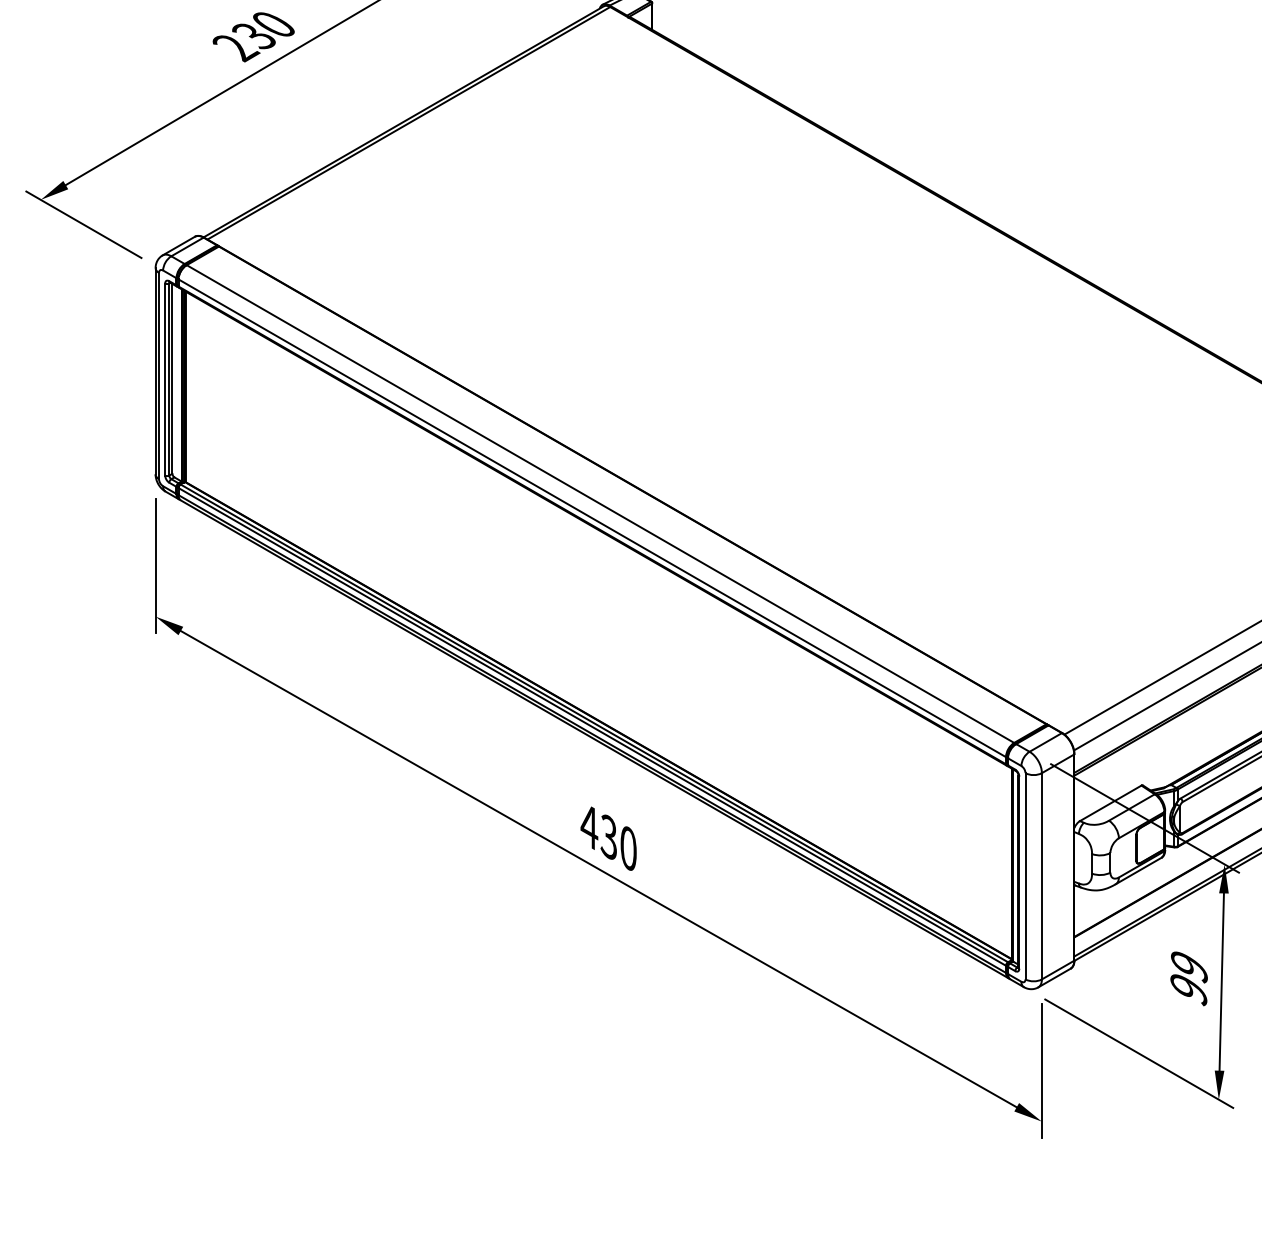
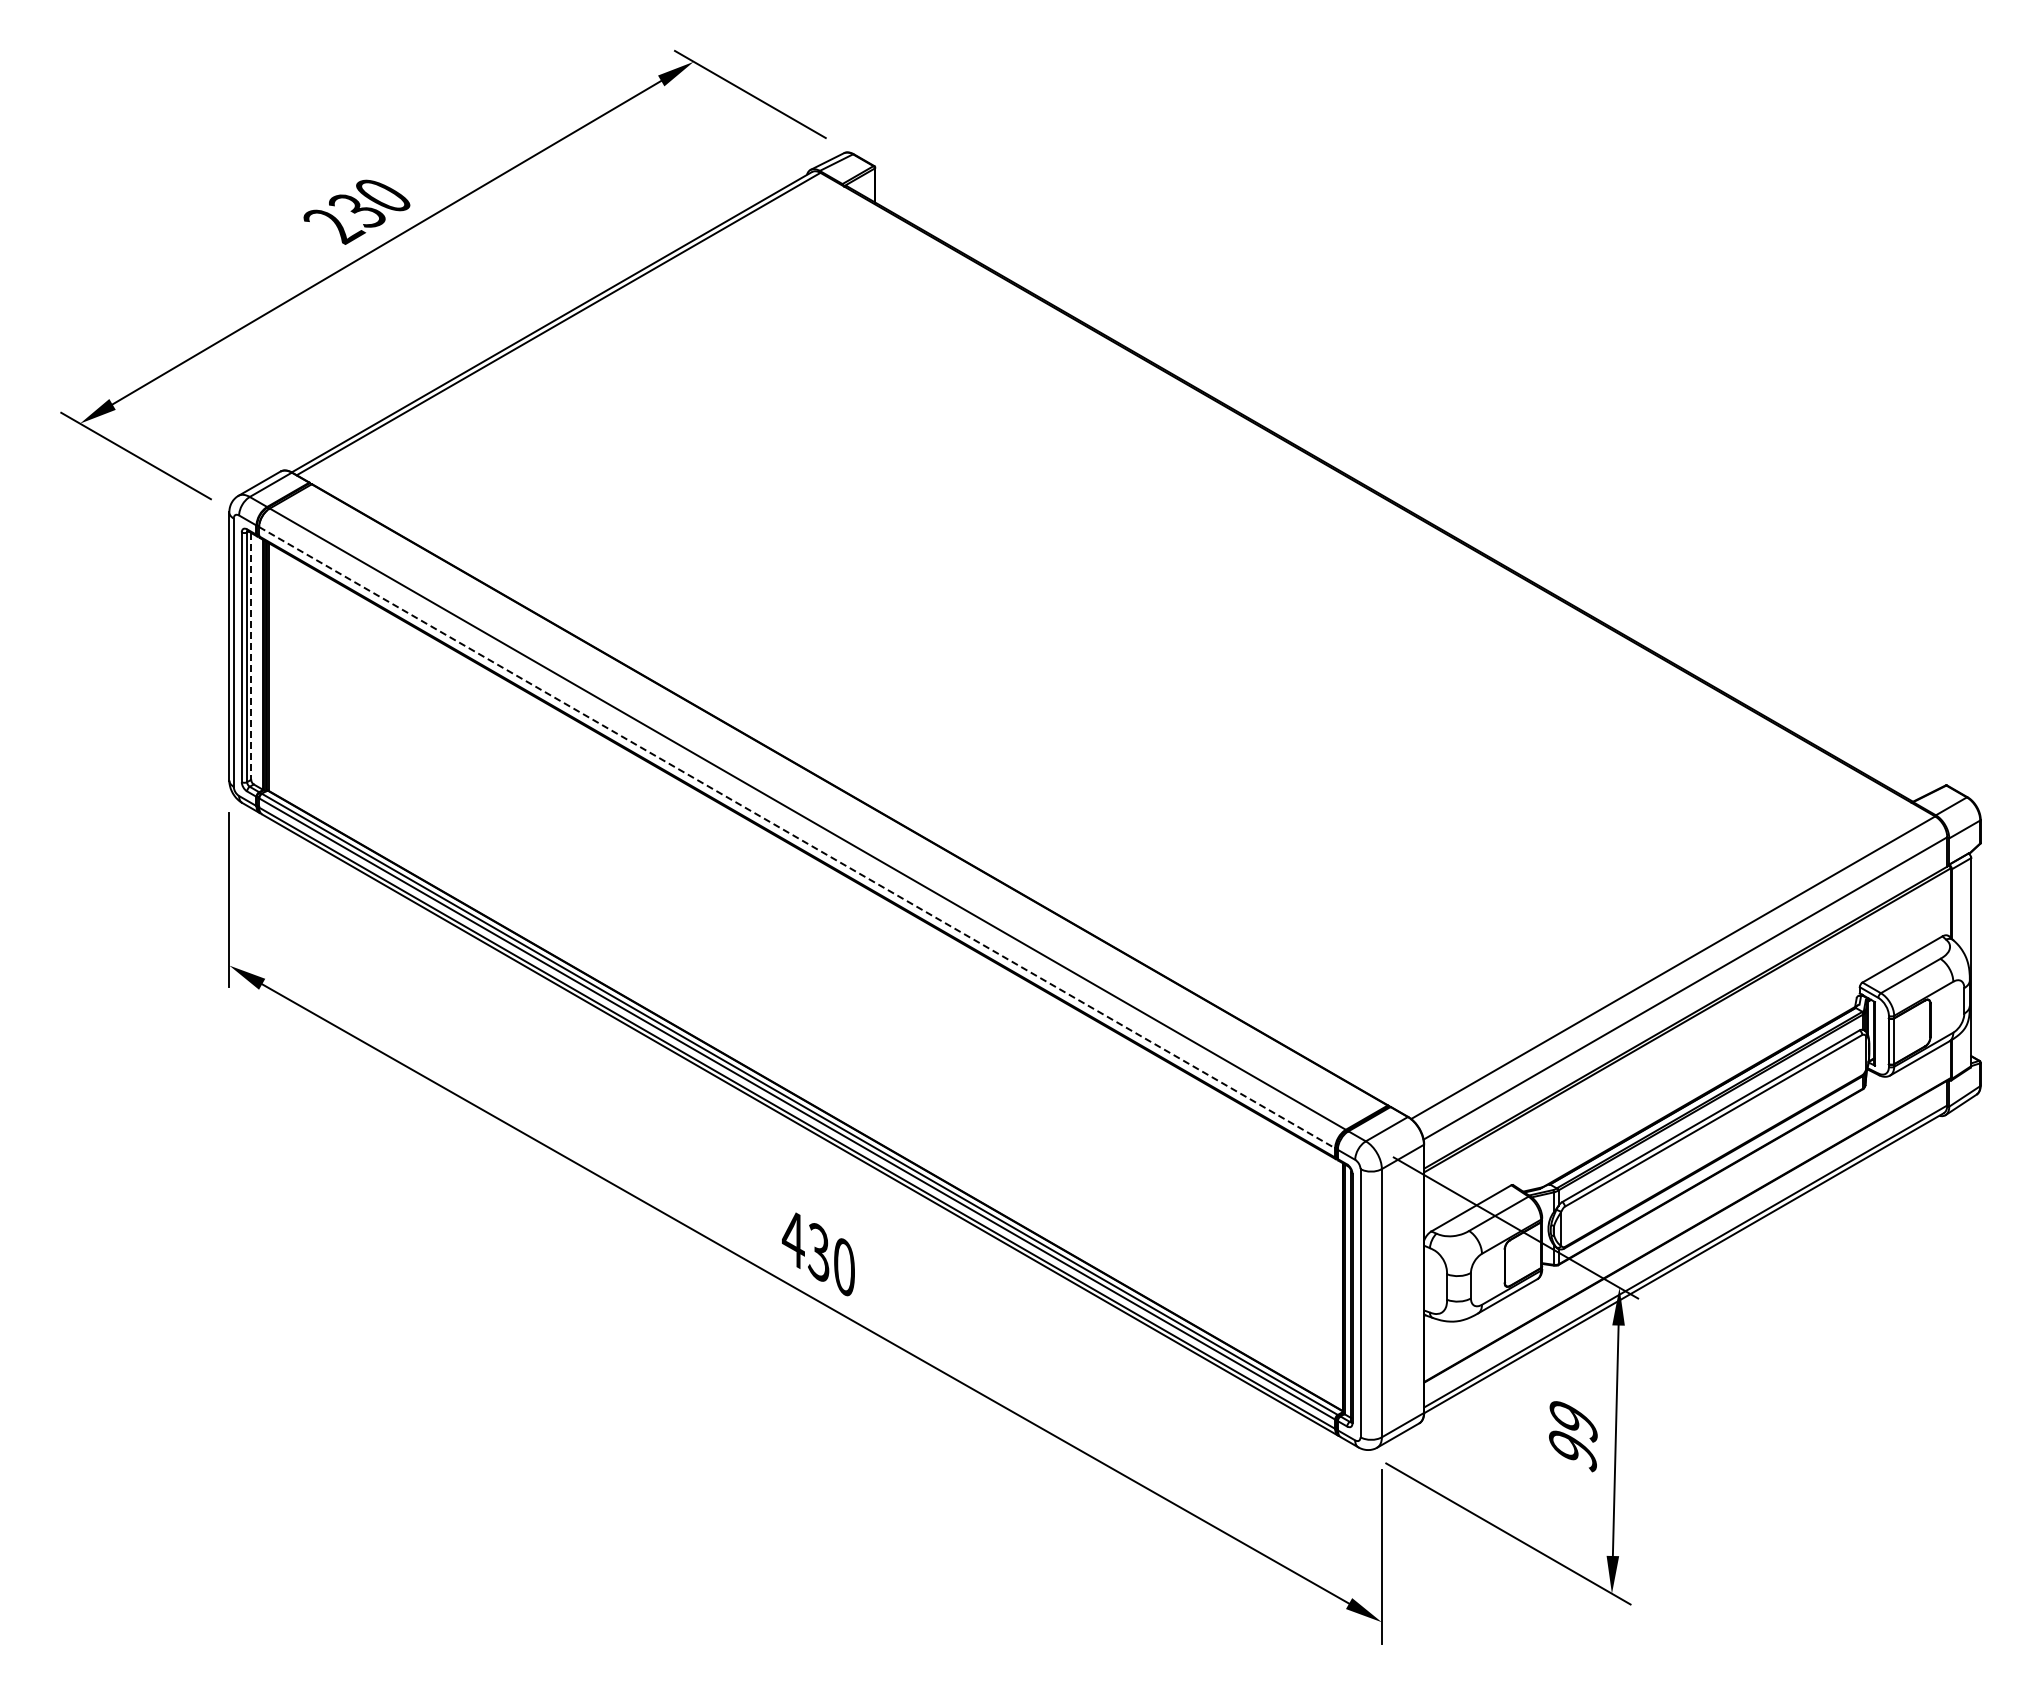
line: (172, 378) -> (251, 656), solid -> dashed
line: (592, 518) -> (797, 837), solid -> dashed

